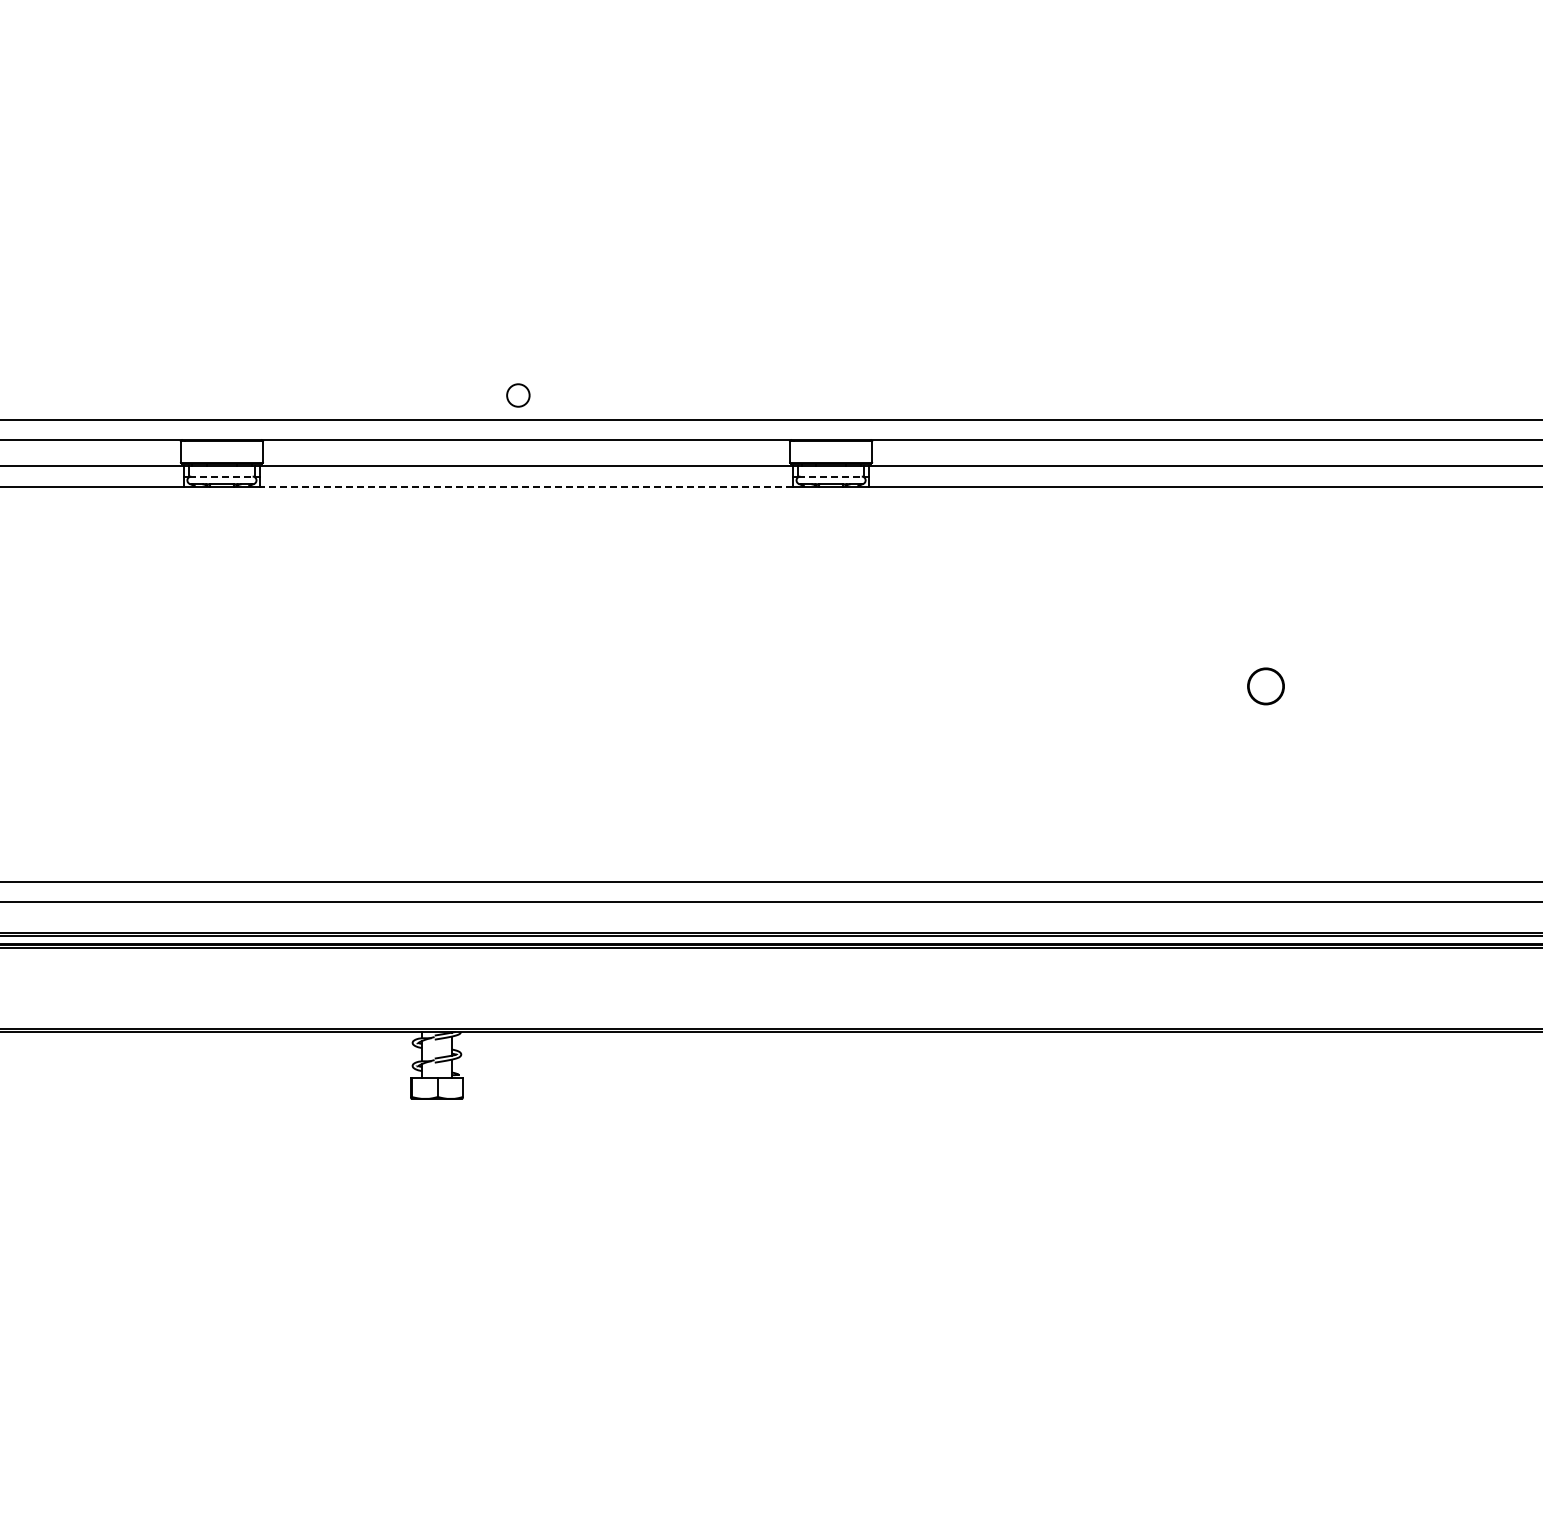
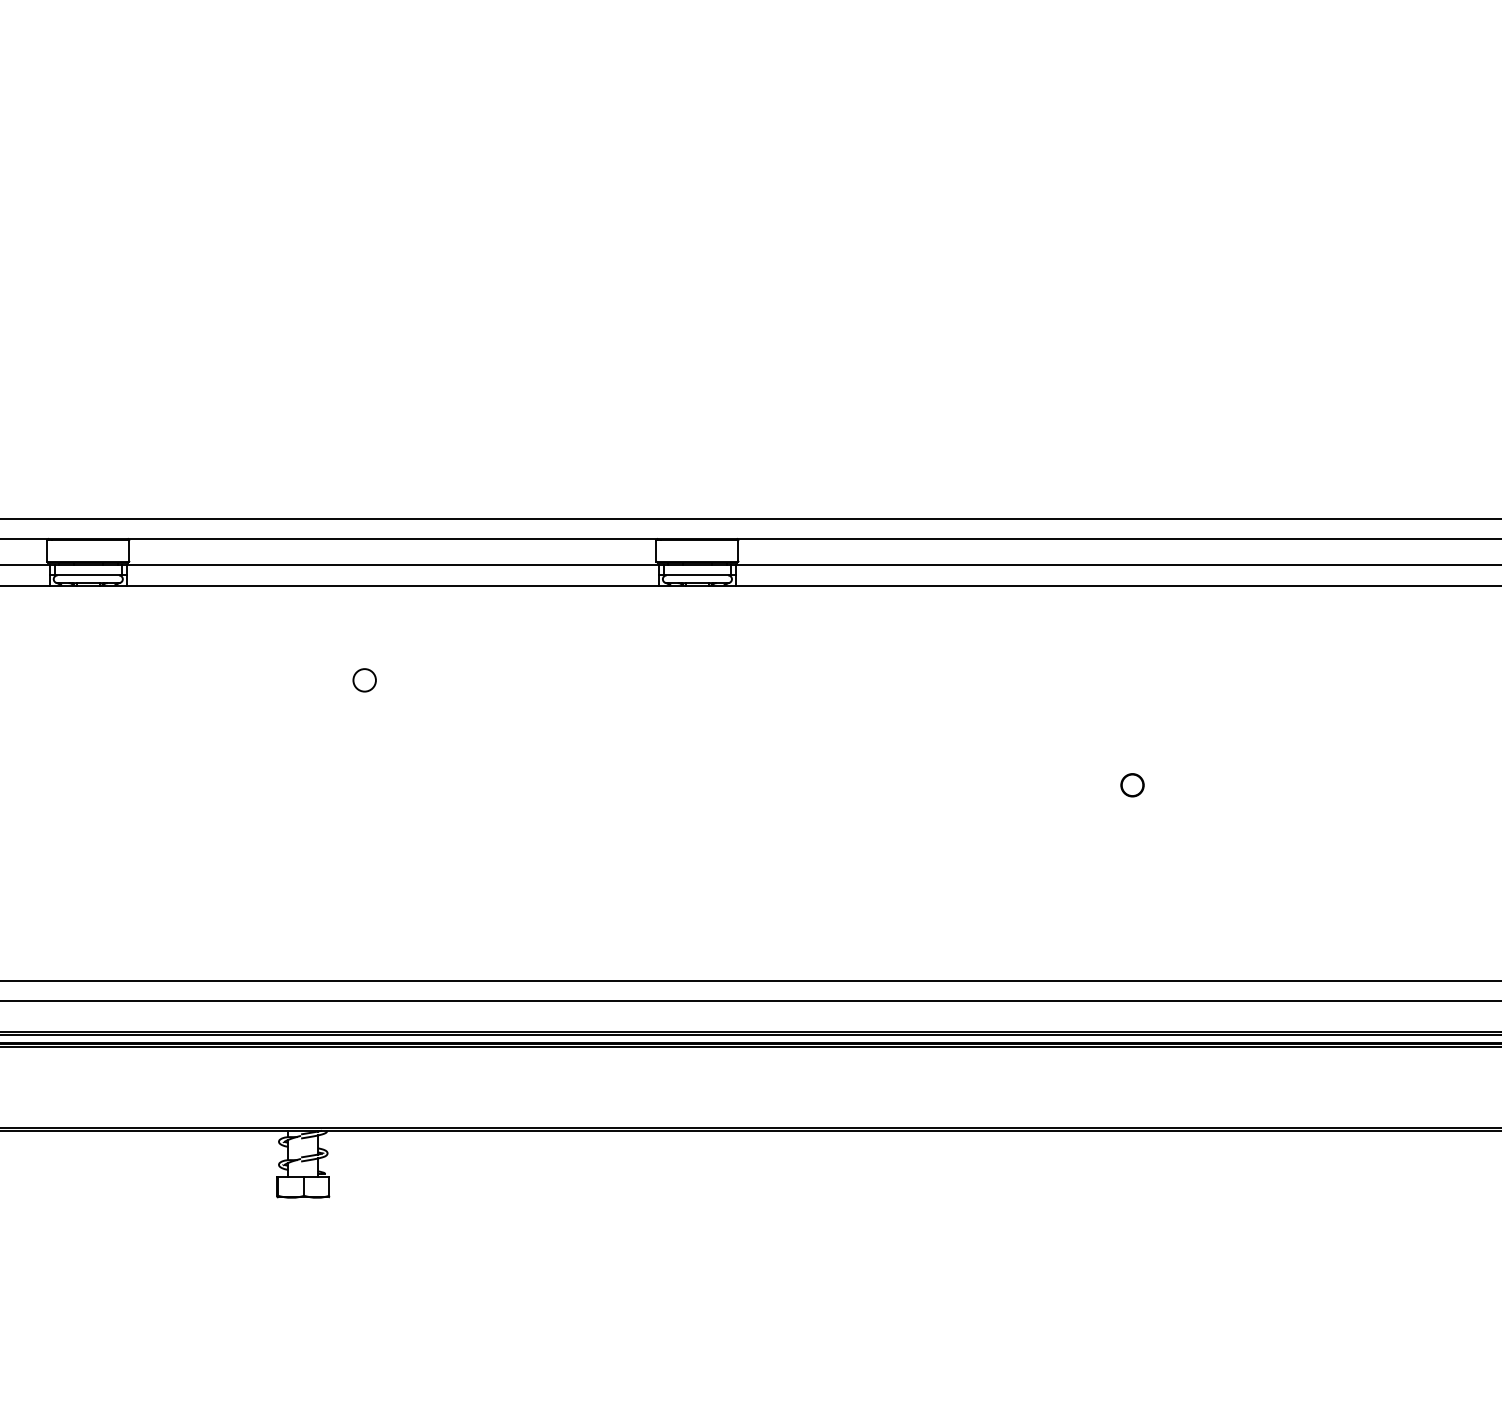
circle: (518, 395) -> (364, 680), moved
line: (222, 476) -> (88, 575), dashed -> solid
line: (831, 476) -> (697, 575), dashed -> solid
line: (526, 486) -> (392, 585), dashed -> solid
circle: (1266, 686) -> (1132, 785), size x0.62

